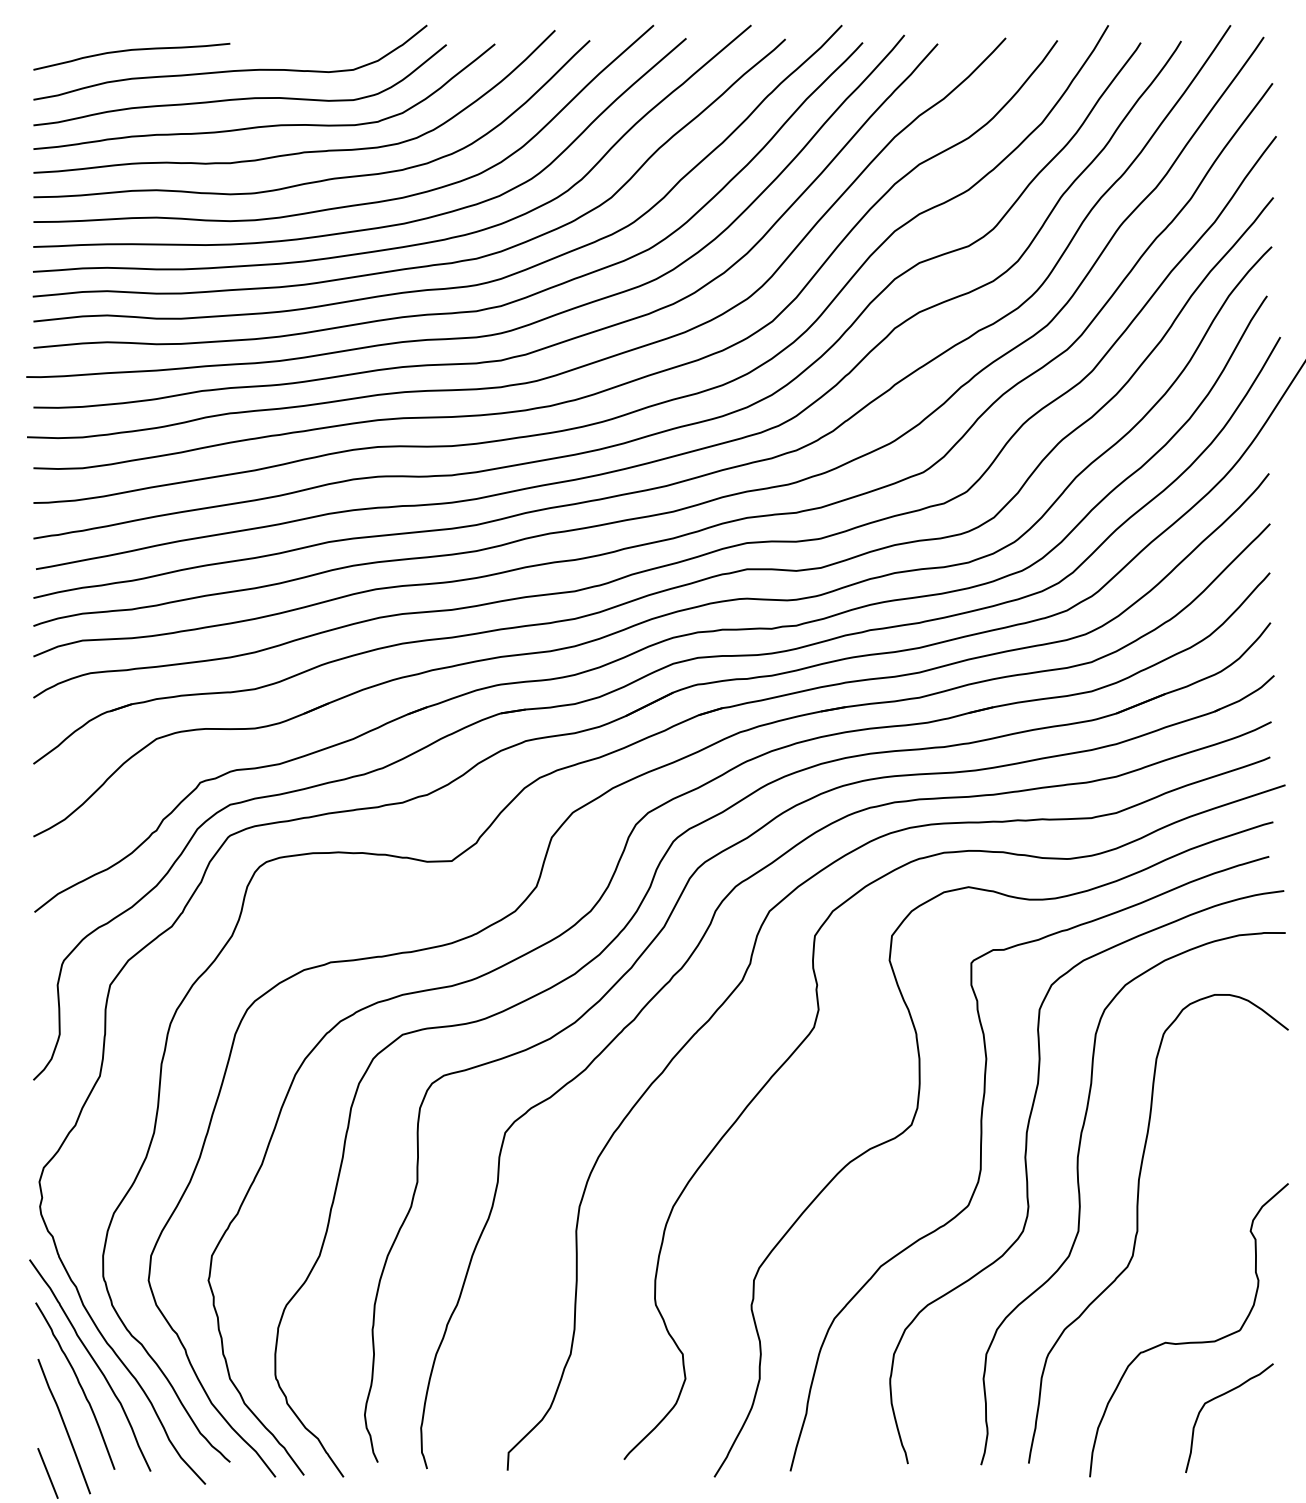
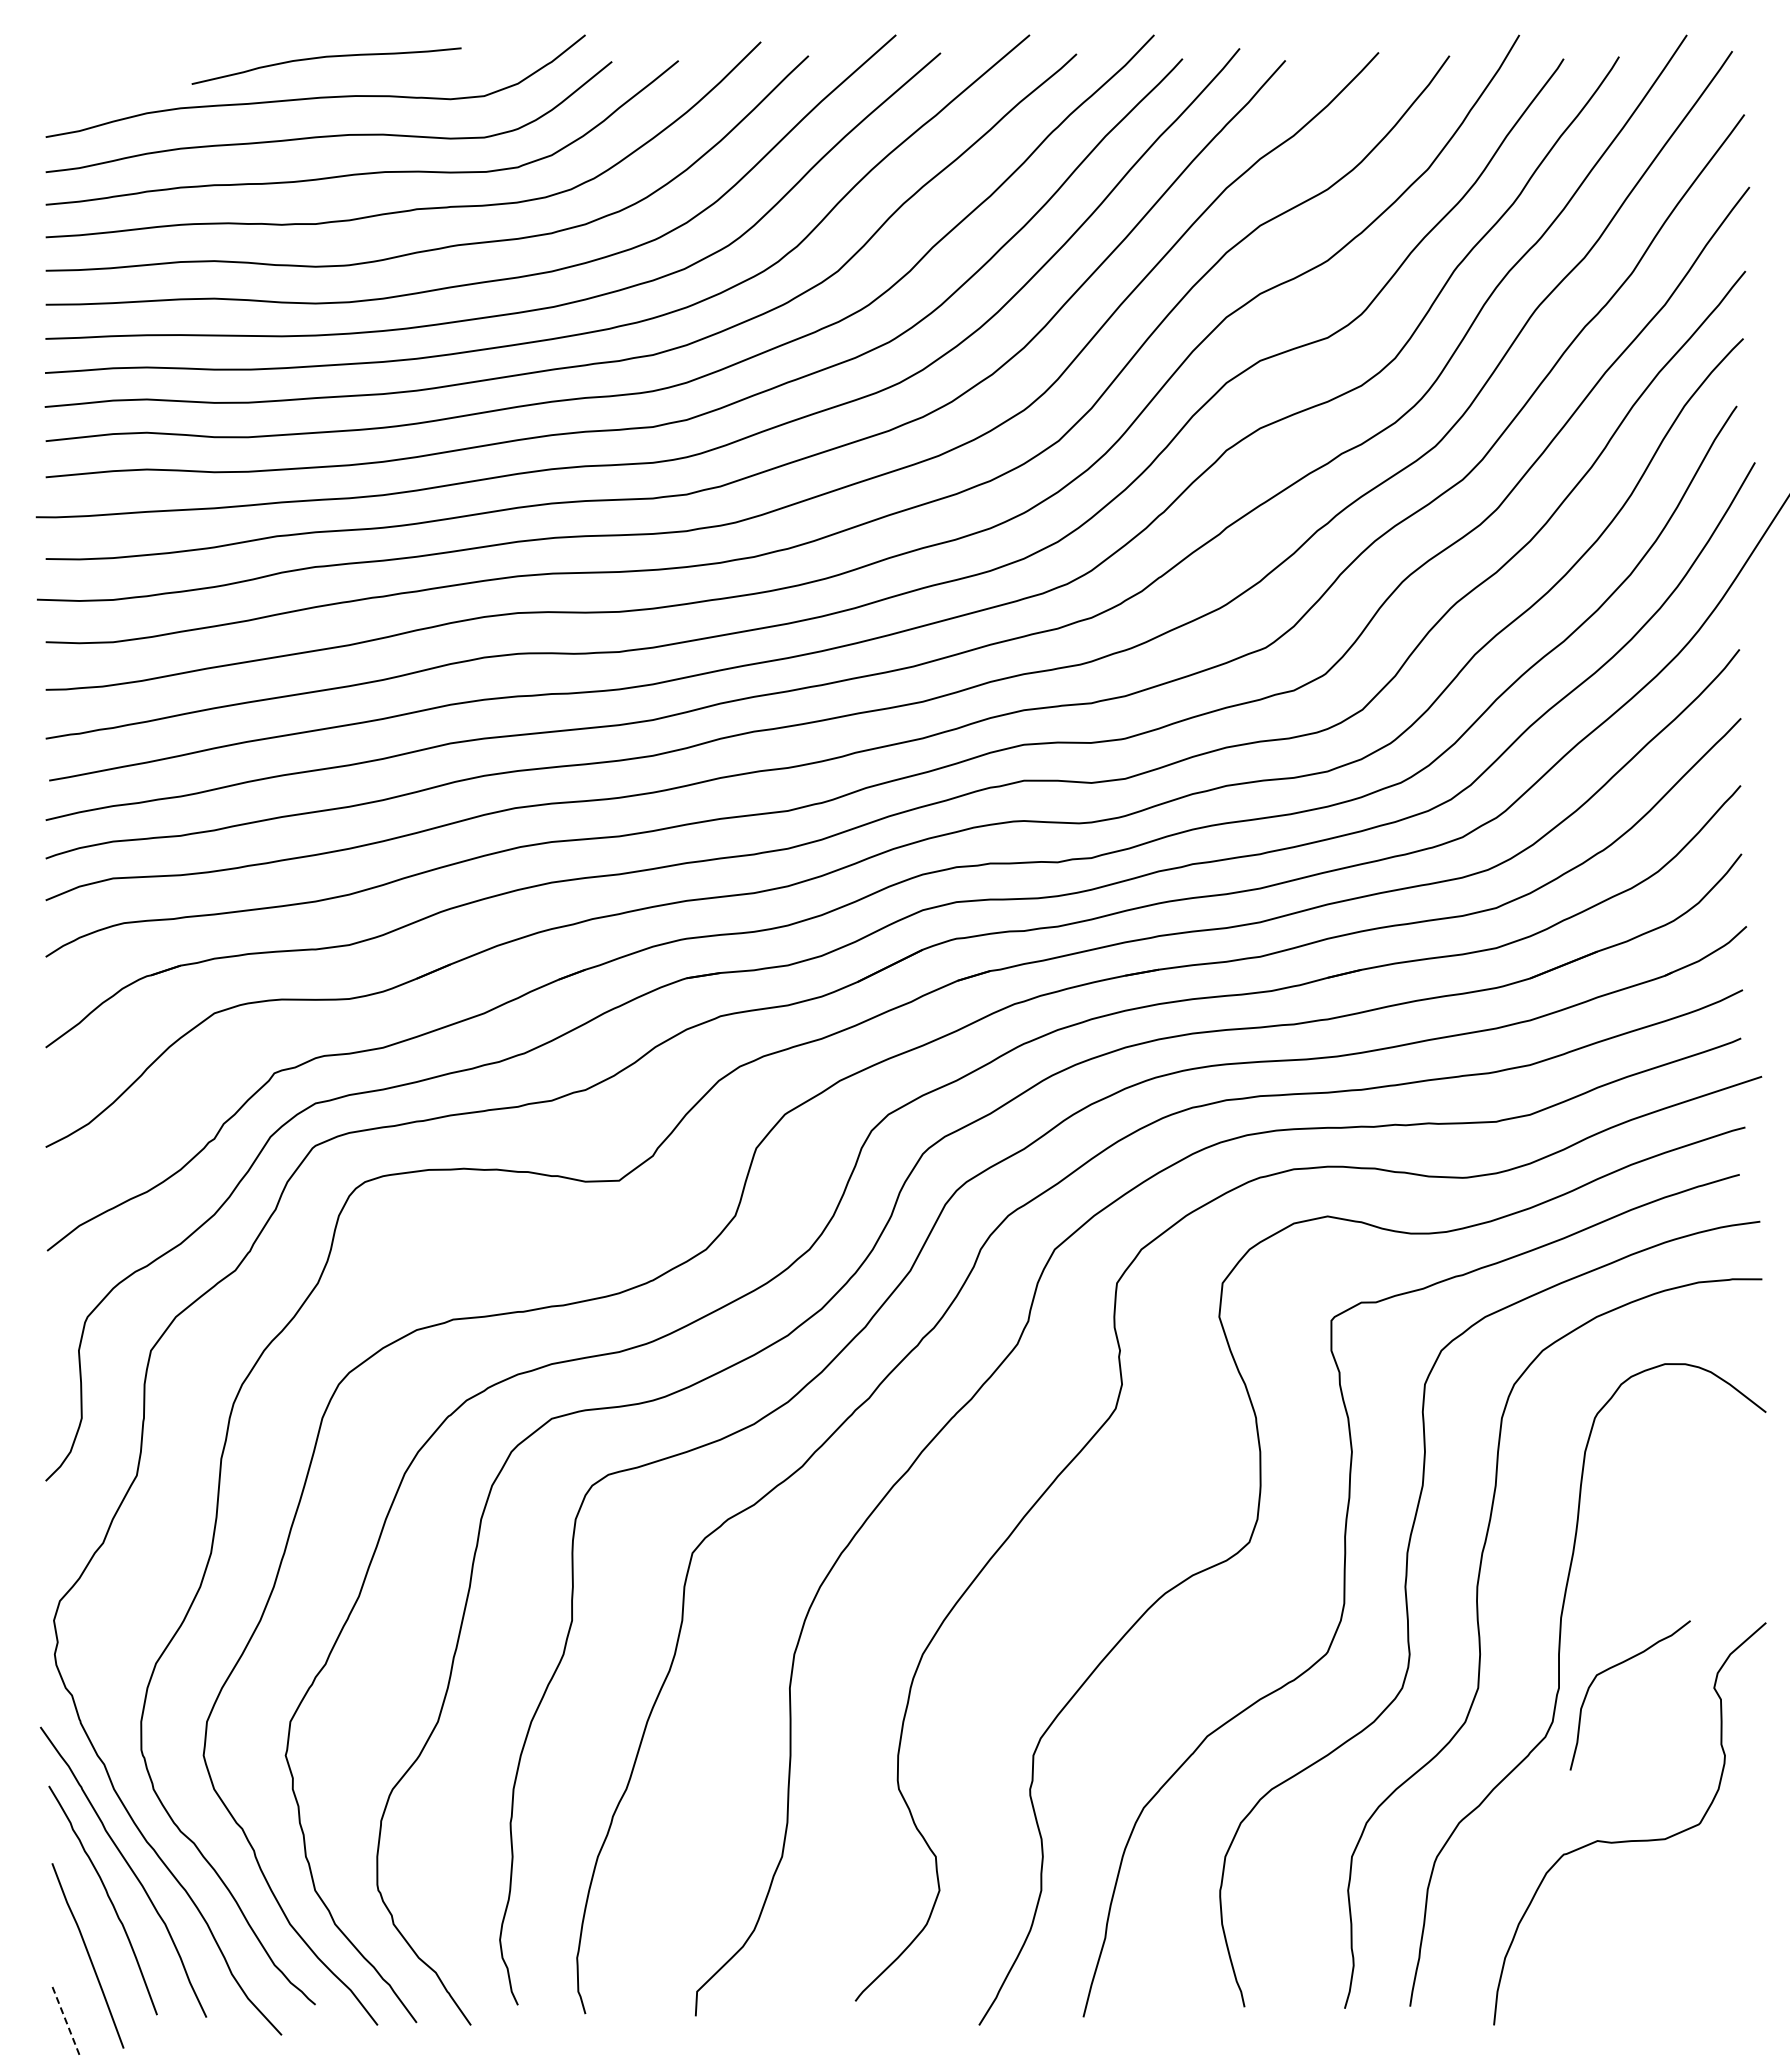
curve: (131, 50) -> (326, 57), moved
curve: (1217, 1397) -> (1614, 1667), moved
line: (47, 1472) -> (65, 2019), solid -> dashed

